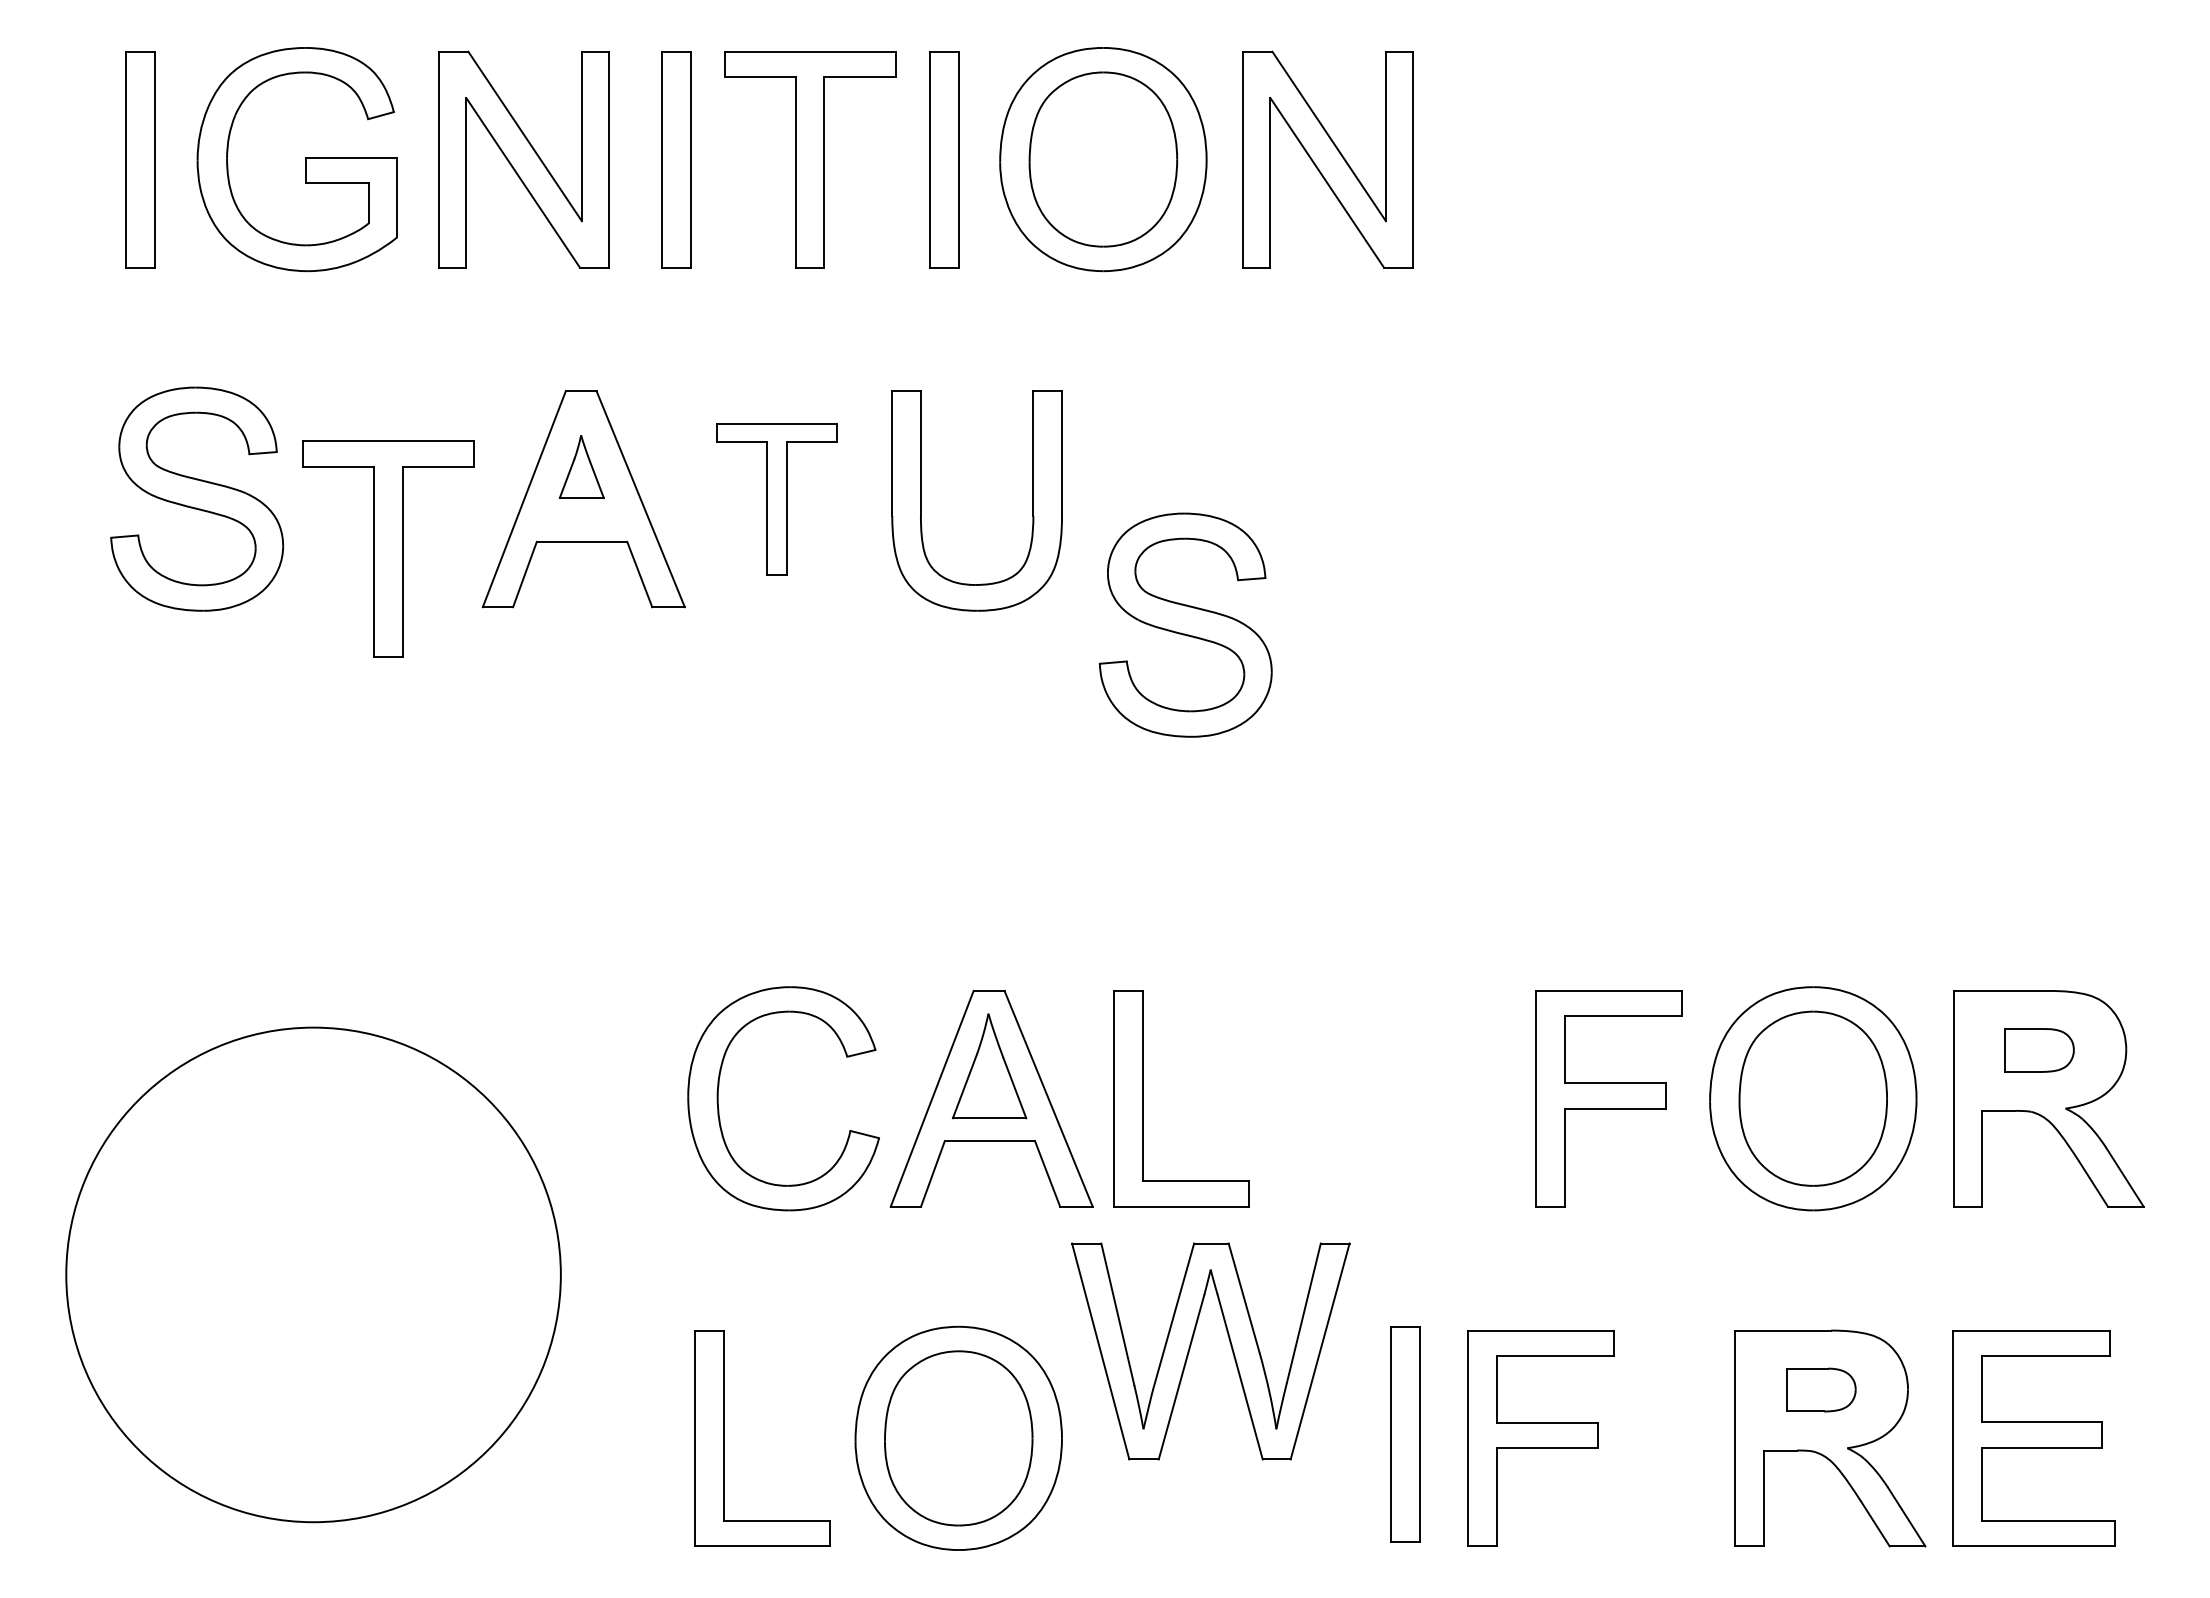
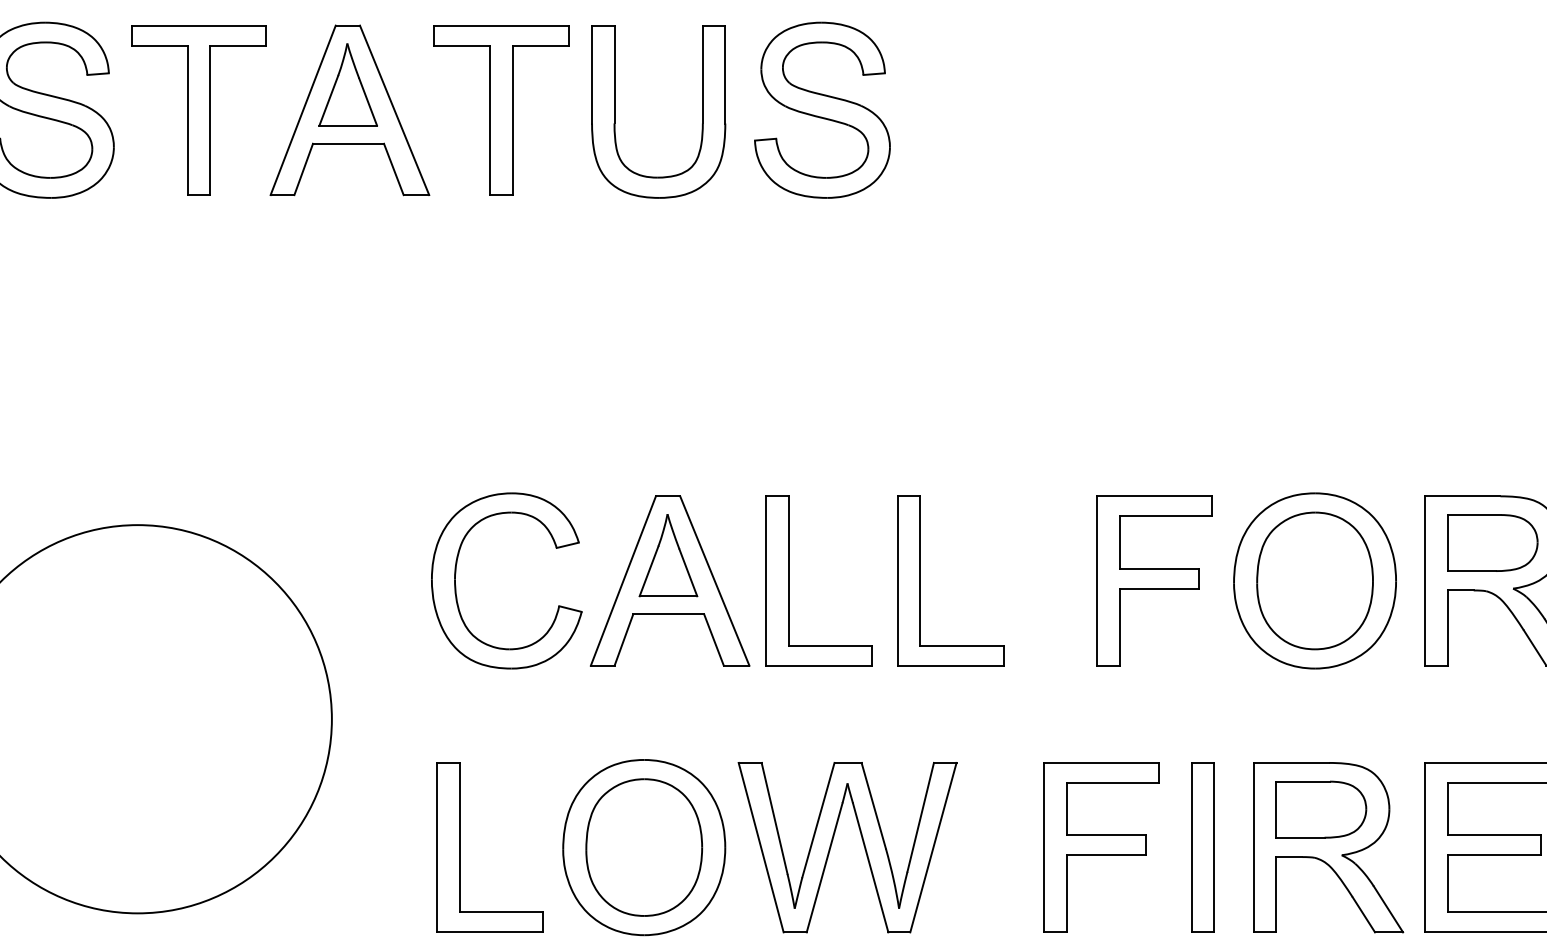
part: (581, 466) -> (348, 84), size x1.67
part: (776, 498) -> (501, 109), size x1.43
part: (388, 548) -> (198, 109), moved
part: (1185, 624) -> (822, 109), moved
part: (2039, 1050) -> (1492, 543), size x1.67
part: (1311, 1098) -> (921, 580), added
part: (1191, 1345) -> (832, 842), moved
part: (1821, 1389) -> (1321, 809), size x1.67
part: (1405, 1434) -> (1202, 847), moved

